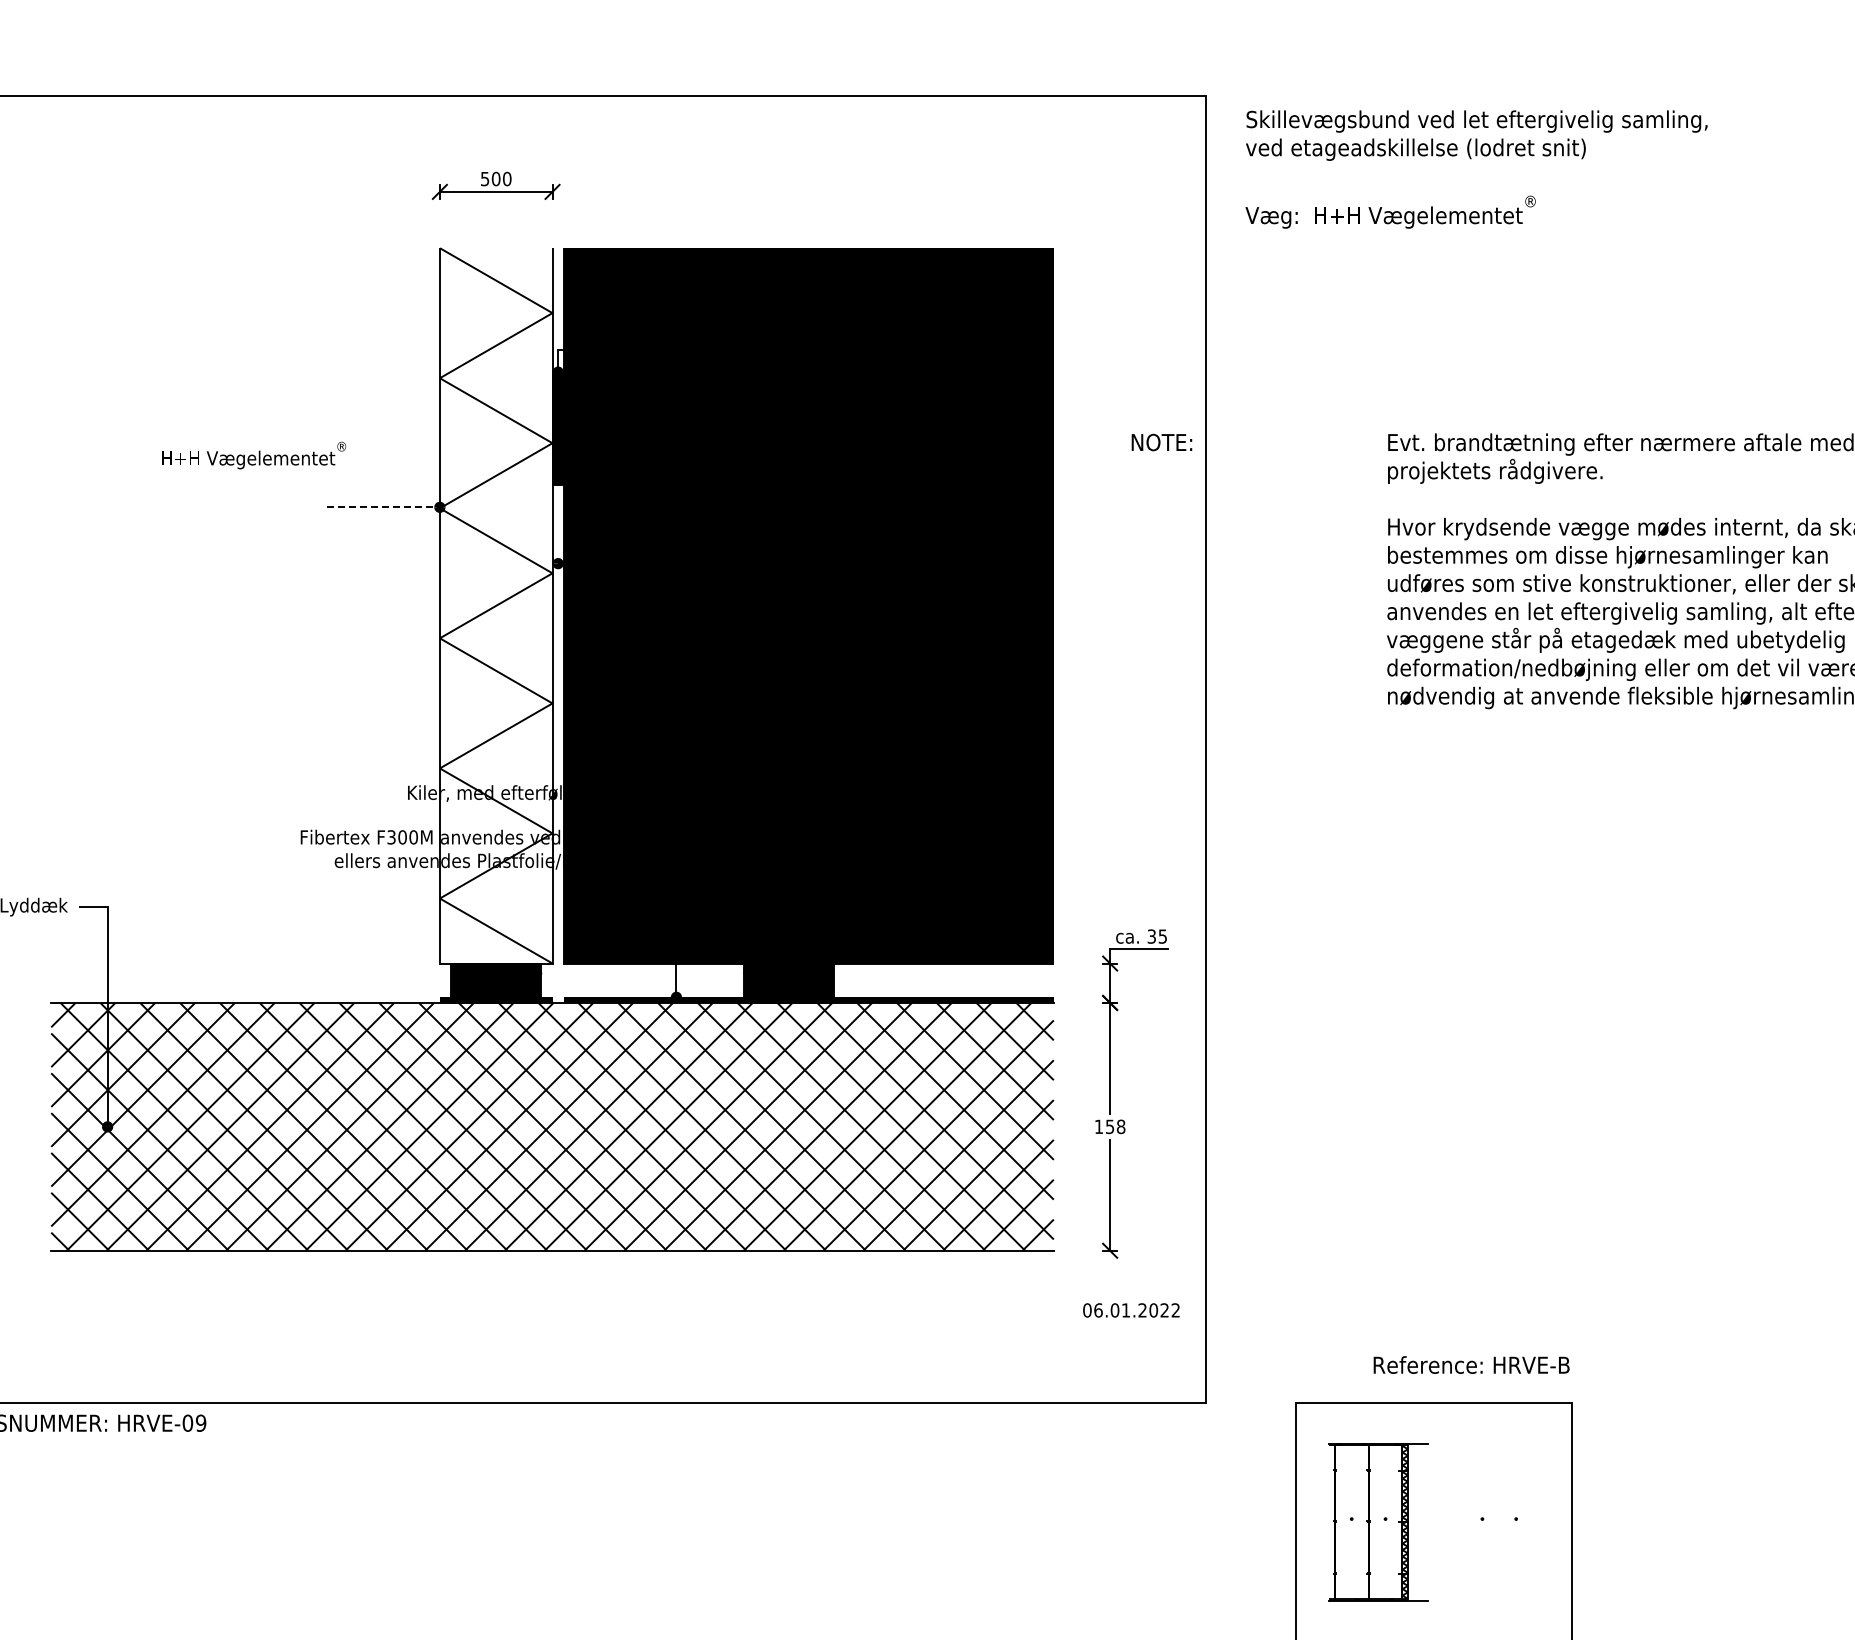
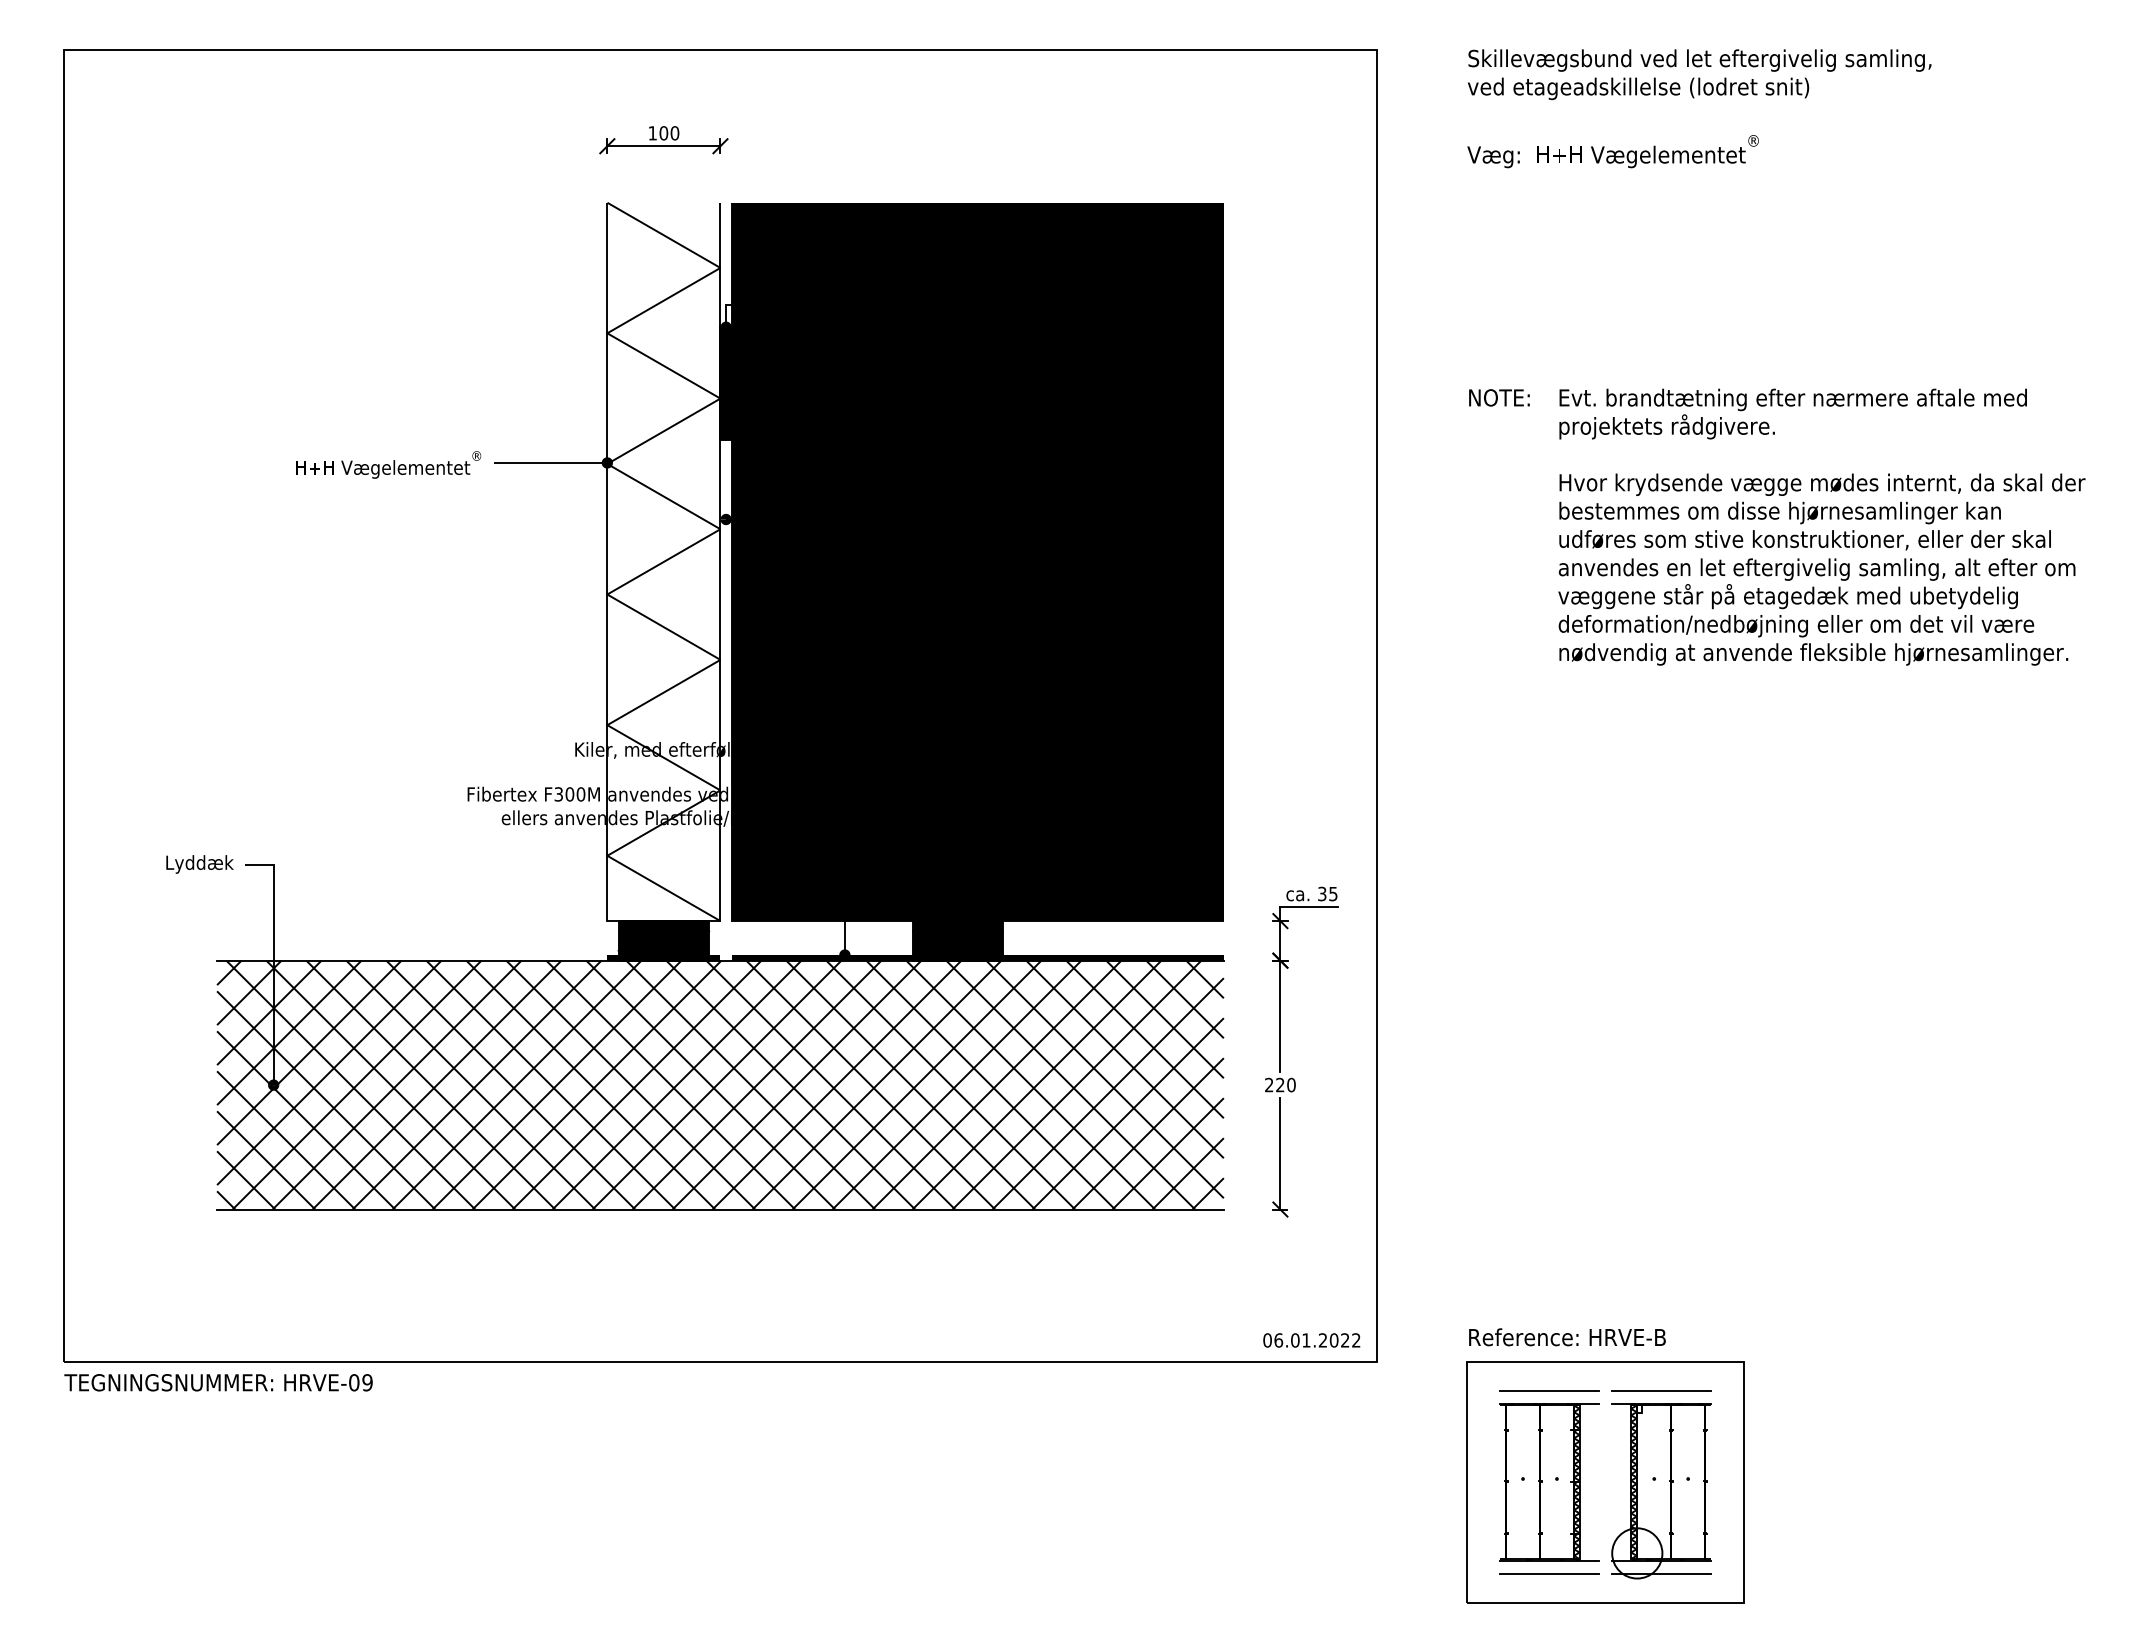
text: (1476, 169) -> (1699, 108), moved
text: (484, 179) -> (652, 133), 500 -> 100
text: (1162, 442) -> (1499, 397), moved
text: (253, 455) -> (388, 464), moved
line: (383, 506) -> (550, 462), dashed -> solid
text: (1110, 1126) -> (1280, 1084), 158 -> 220
text: (1131, 1310) -> (1311, 1340), moved
text: (1471, 1365) -> (1567, 1337), moved
line: (1378, 1431) -> (1549, 1391), added
line: (1489, 1431) -> (1661, 1391), added
part: (1489, 1531) -> (1661, 1491), added
line: (1378, 1613) -> (1549, 1573), added

